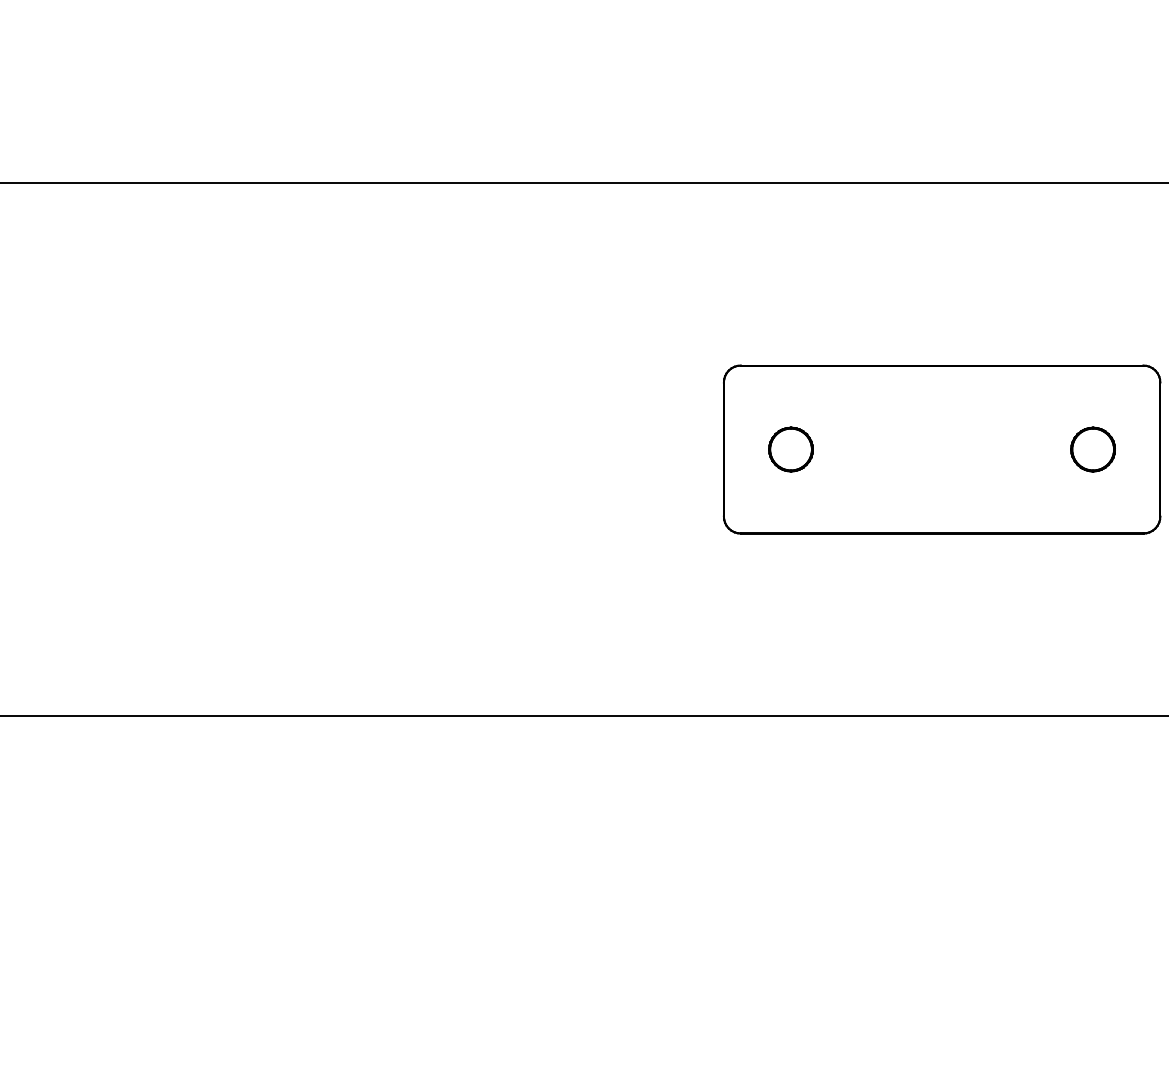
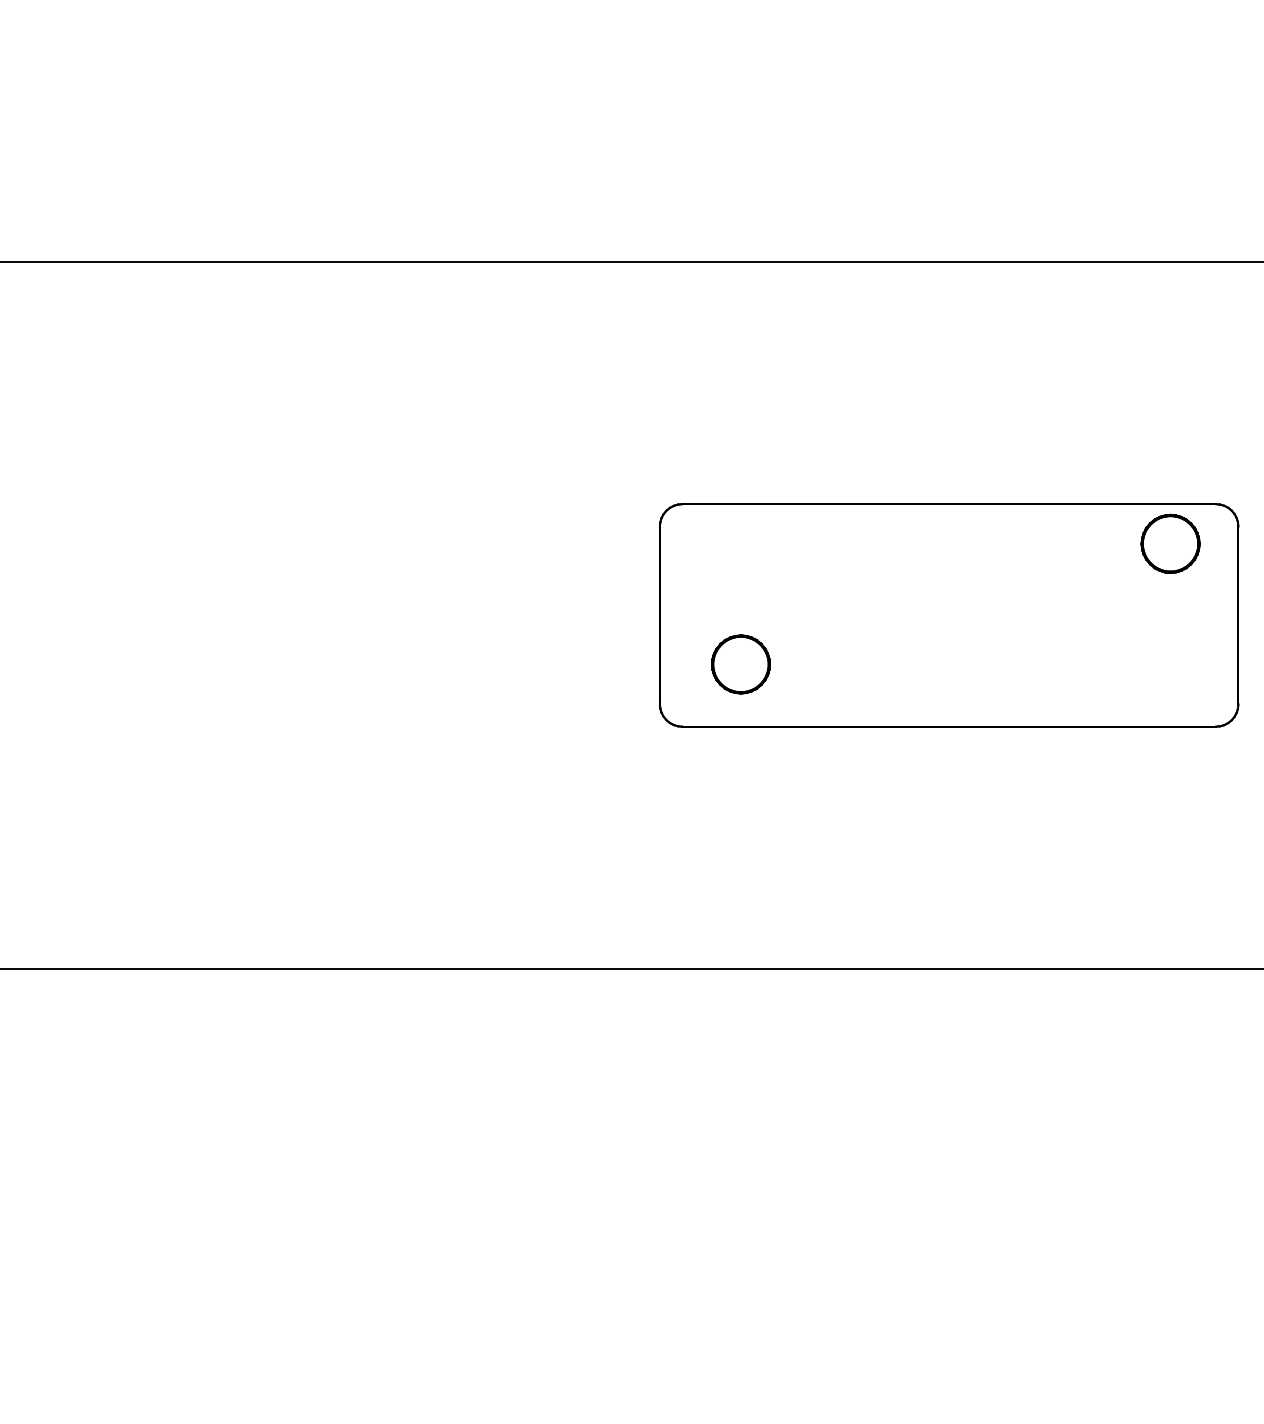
part: (790, 449) -> (740, 664), moved
part: (1092, 449) -> (1169, 543), moved

